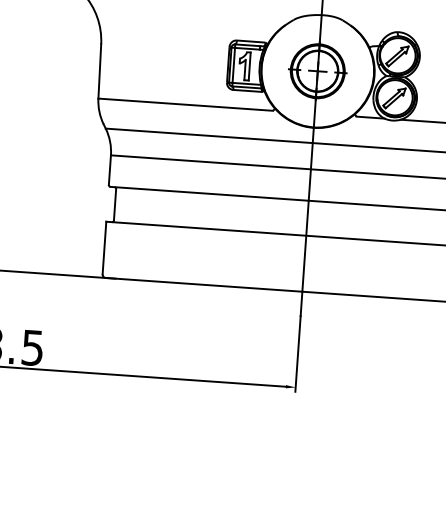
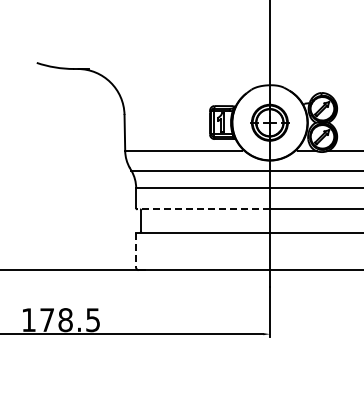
line: (209, 194) -> (203, 209), solid -> dashed
line: (104, 248) -> (136, 250), solid -> dashed

